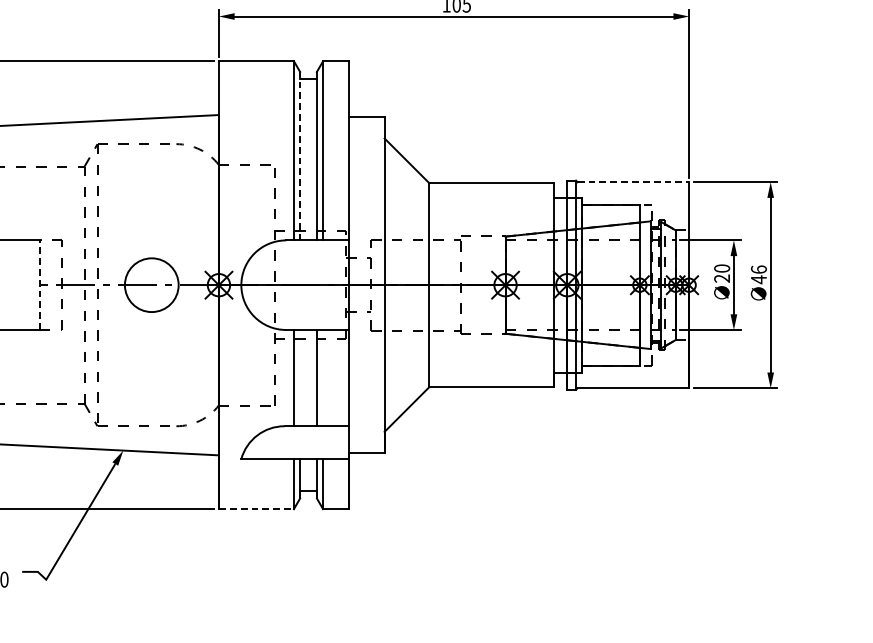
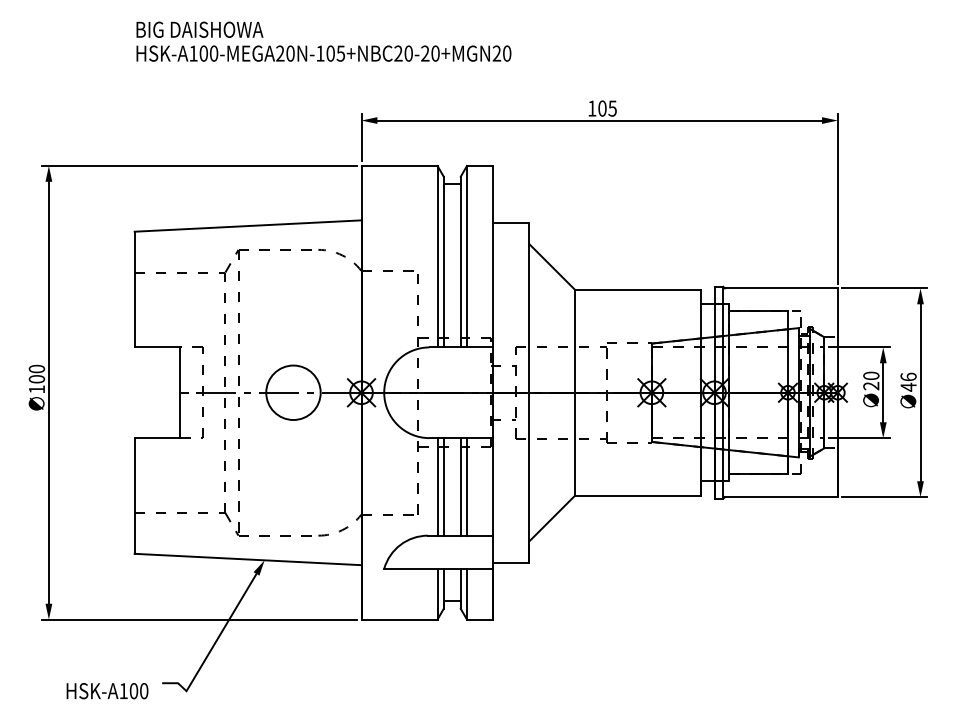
line: (299, 155) -> (443, 261), dashed -> solid
line: (633, 182) -> (781, 288), dashed -> solid
line: (40, 284) -> (180, 392), dashed -> solid
line: (299, 377) -> (443, 486), added
line: (323, 377) -> (467, 486), added
line: (257, 508) -> (400, 619), dashed -> solid

